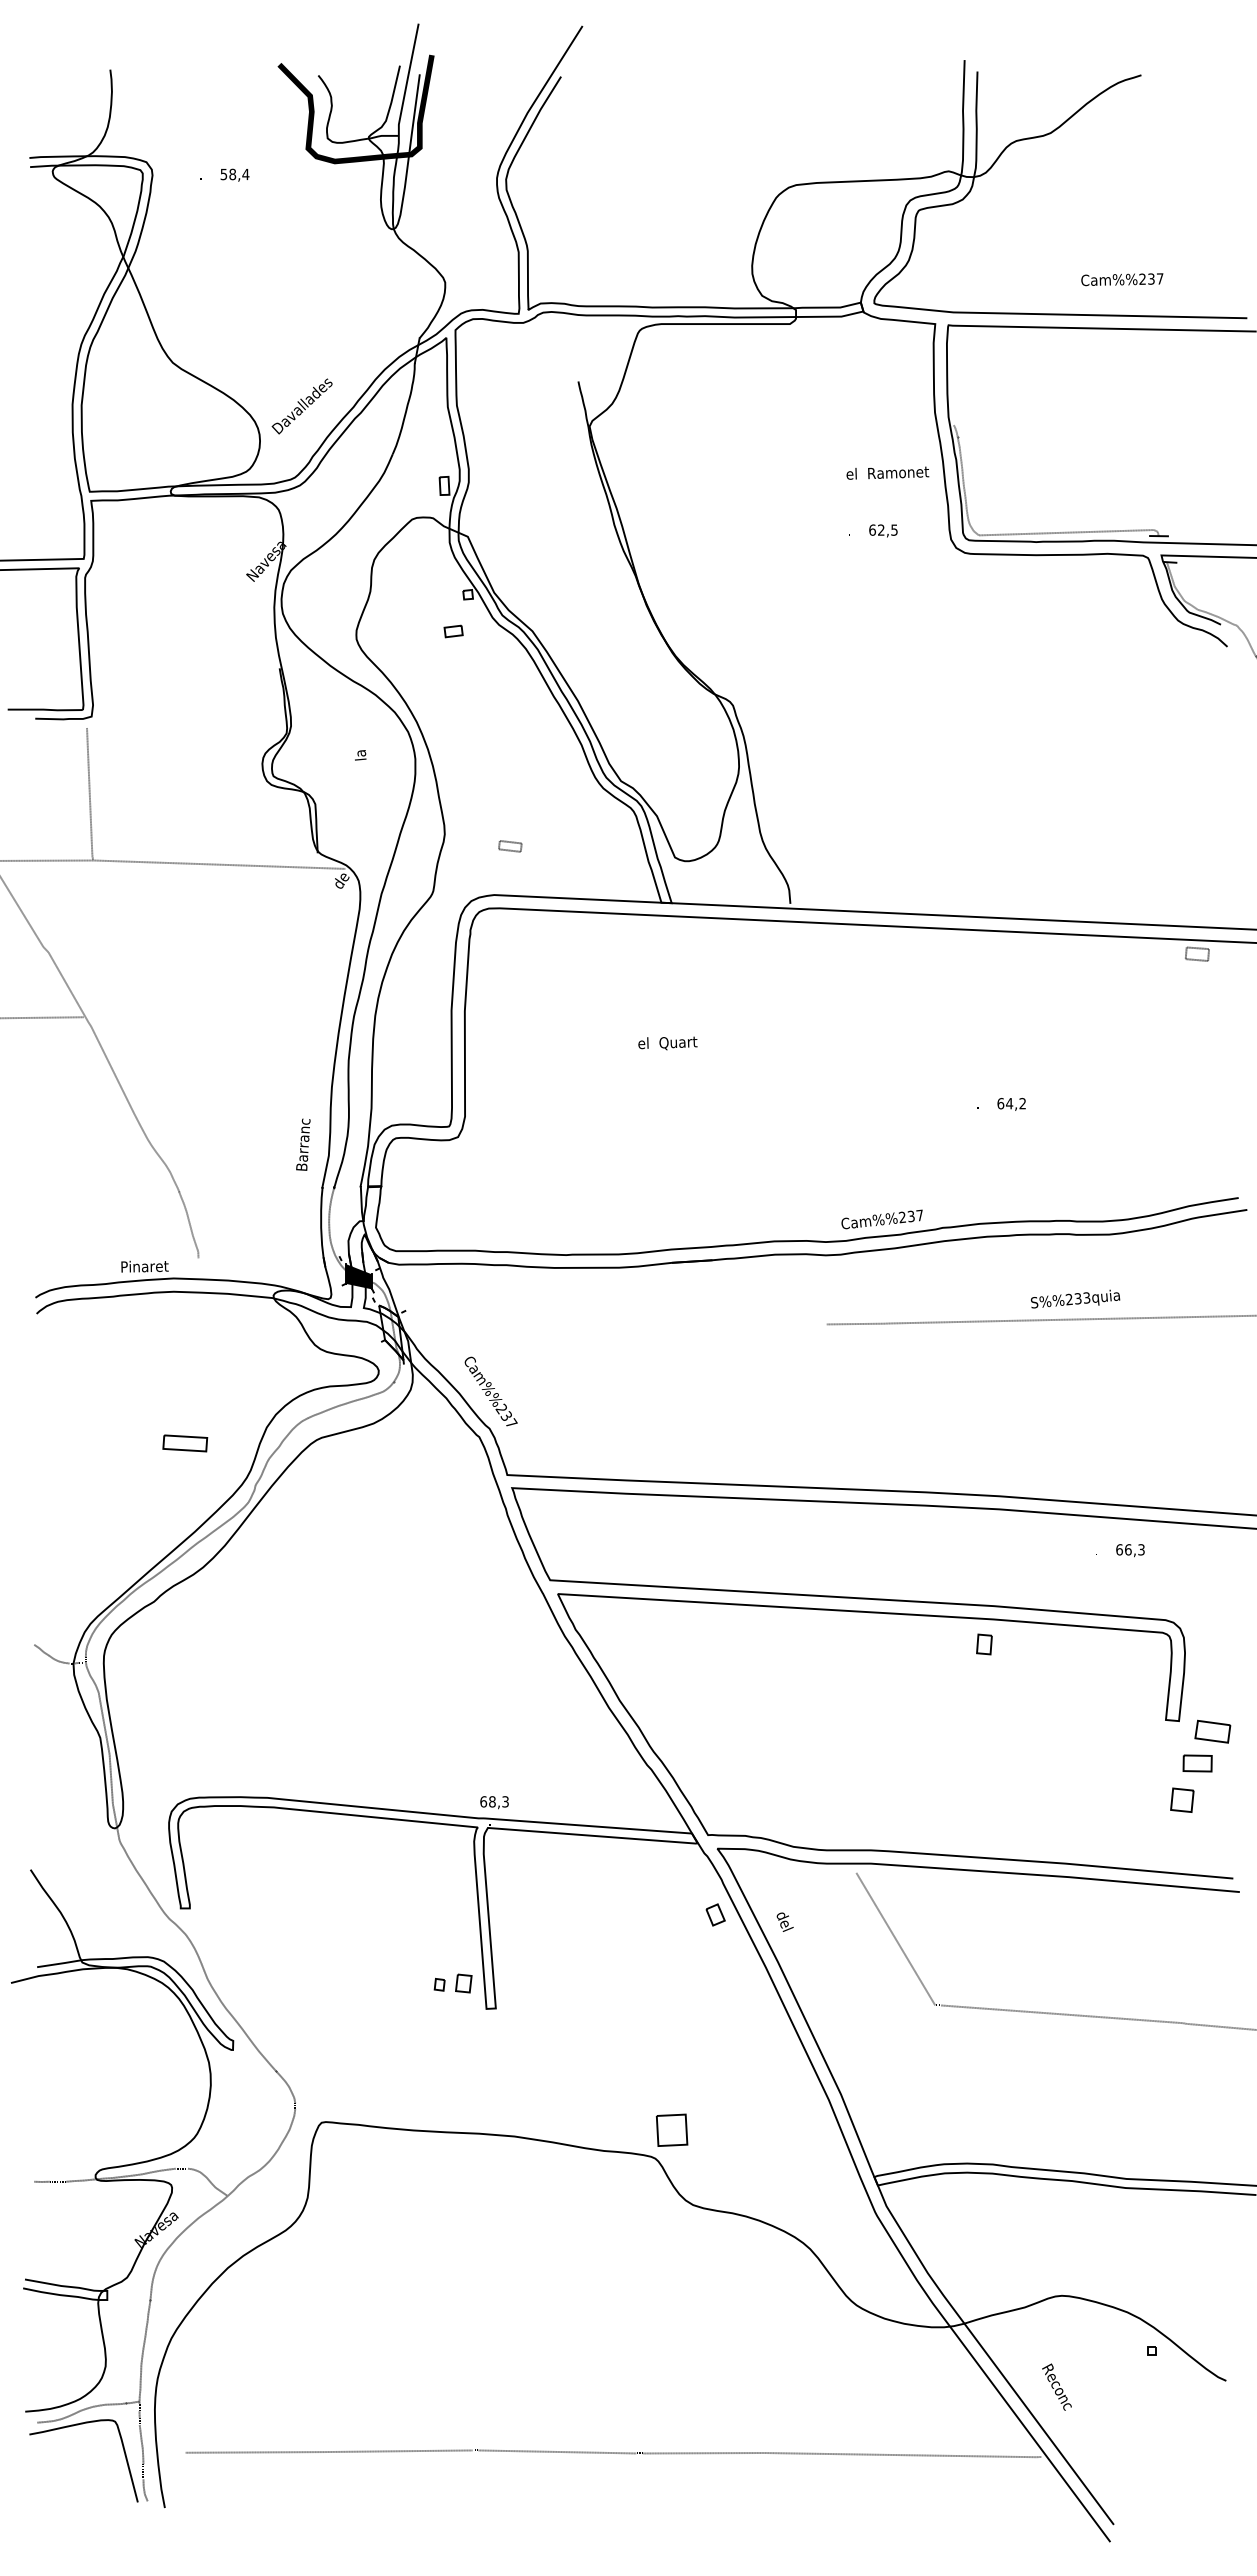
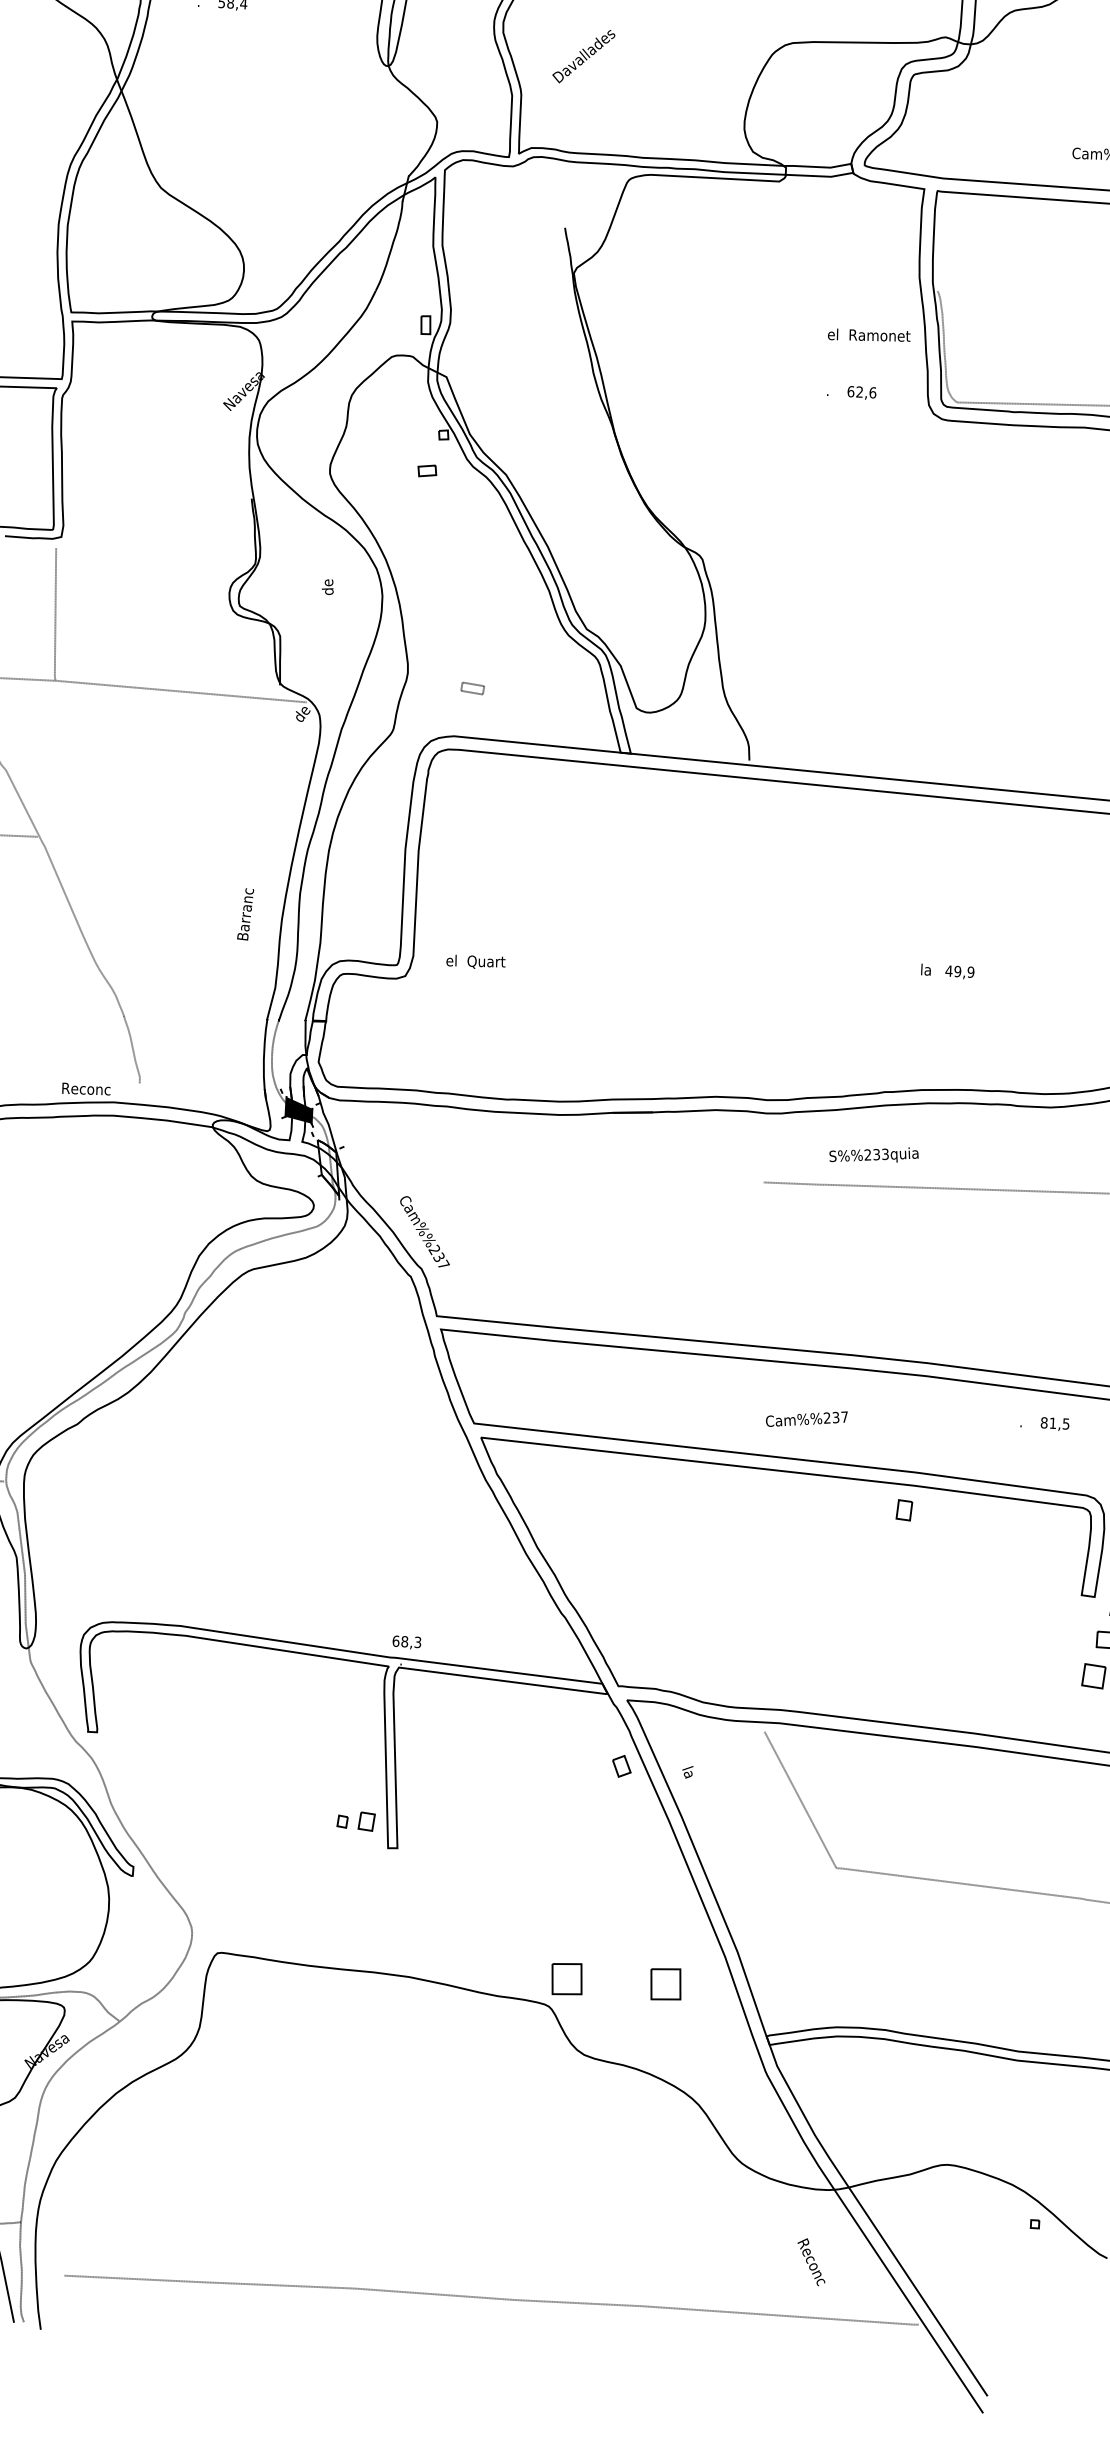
text: (301, 406) -> (583, 56), moved
text: (894, 529) -> (872, 392), 62,5 -> 62,6
text: (360, 752) -> (328, 586), la -> de
text: (667, 1043) -> (475, 962), moved
text: (977, 1103) -> (925, 969), . -> la
text: (1011, 1103) -> (959, 971), 64,2 -> 49,9
text: (303, 1144) -> (245, 914), moved
text: (881, 1219) -> (806, 1419), moved
text: (146, 1266) -> (87, 1089), Pinaret -> Reconc
text: (1075, 1298) -> (874, 1154), moved
part: (185, 1443) -> (117, 1267), removed
text: (1130, 1549) -> (1055, 1423), 66,3 -> 81,5
text: (784, 1920) -> (690, 1775), del -> la
part: (770, 2129) -> (665, 1983), added
text: (1056, 2386) -> (811, 2261), moved

